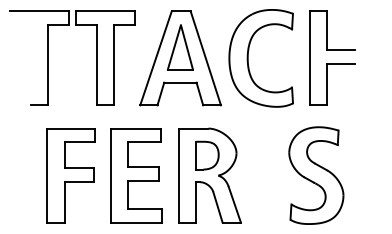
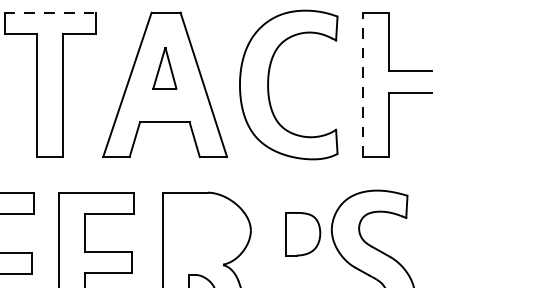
line: (105, 11) -> (49, 13), solid -> dashed
part: (180, 47) -> (164, 68), size x0.6
line: (309, 57) -> (362, 83), solid -> dashed
part: (207, 155) -> (303, 233), moved

